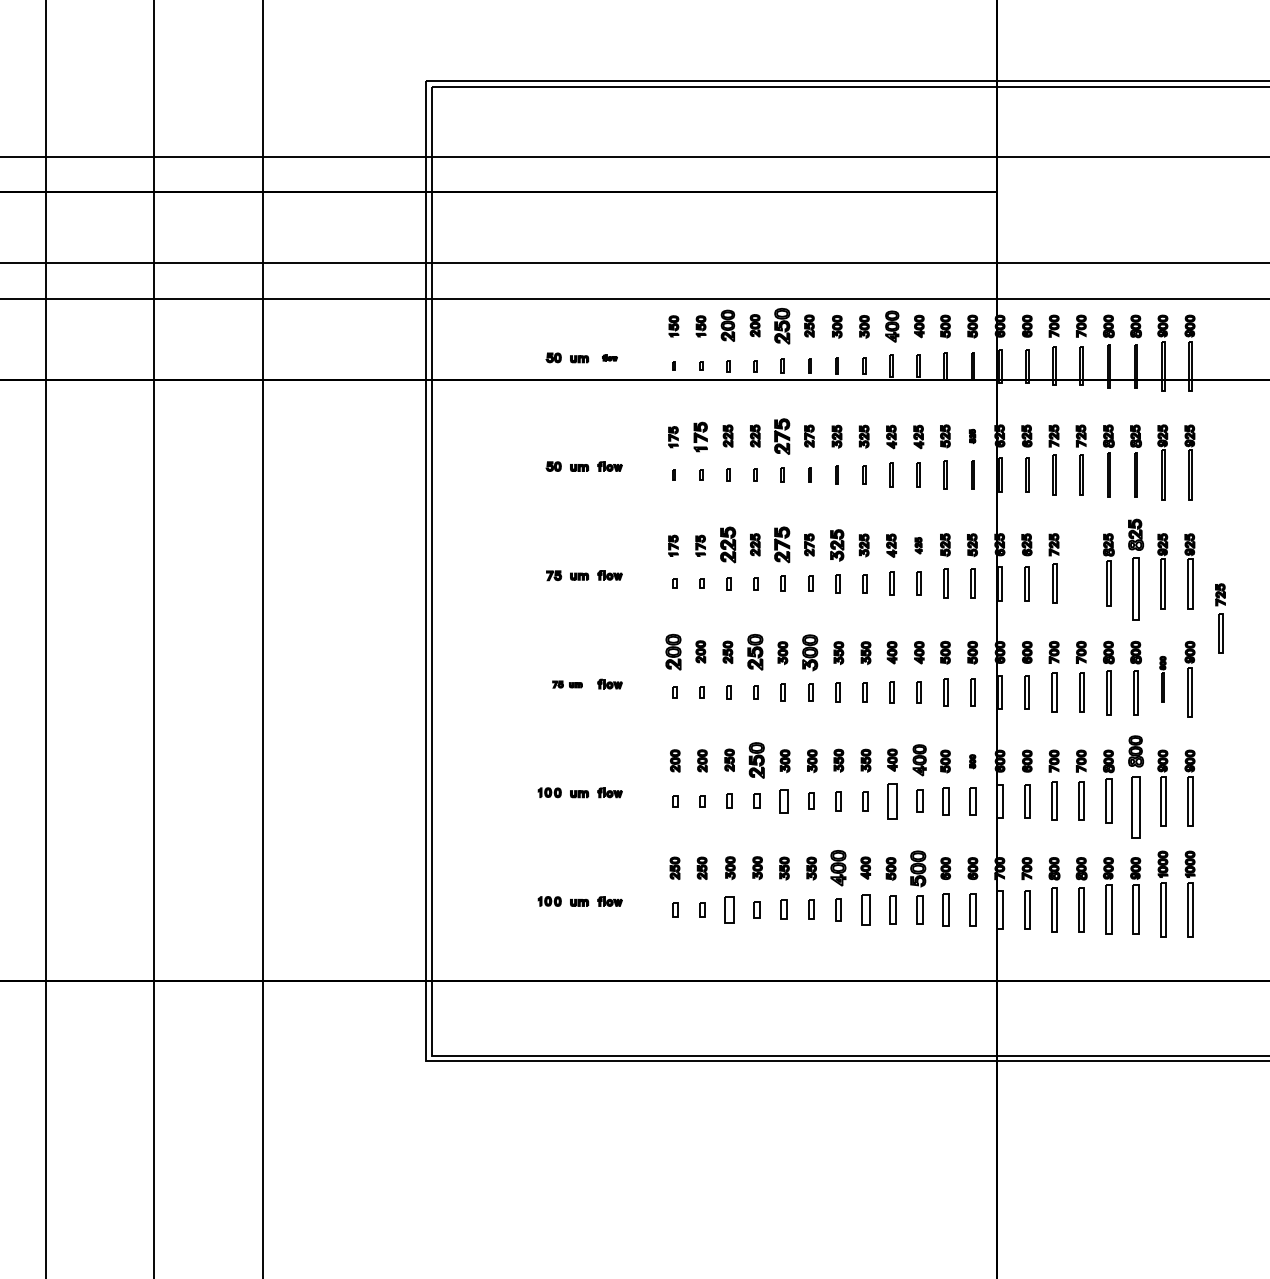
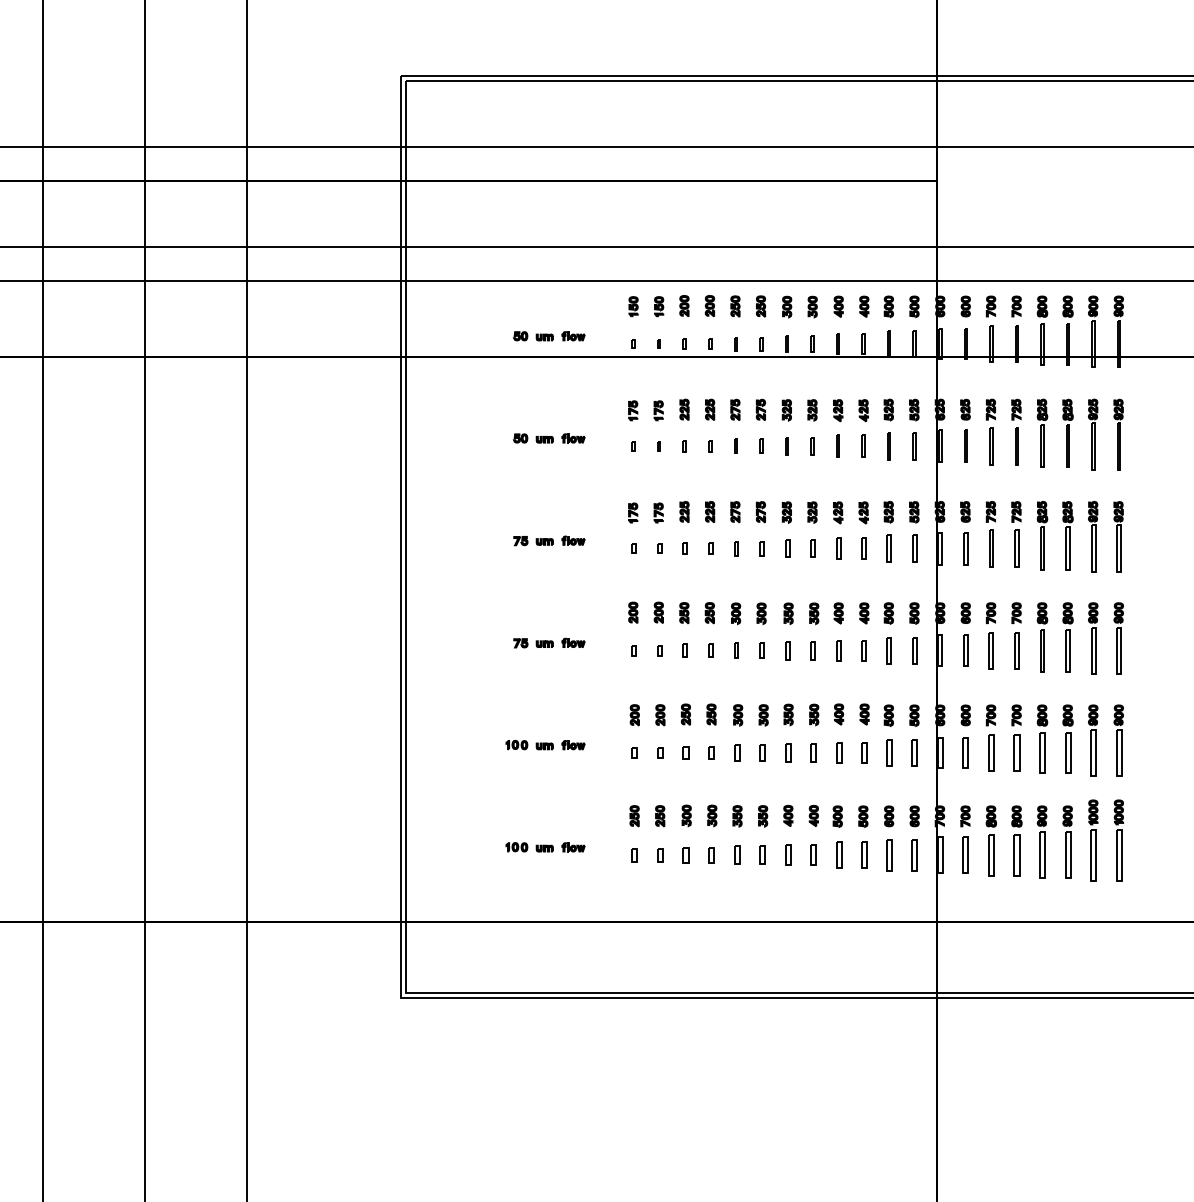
part: (728, 325) -> (684, 305), size x0.71
part: (782, 326) -> (735, 306), size x0.62
part: (891, 326) -> (838, 306), size x0.71
part: (610, 358) -> (573, 336), size x1.67
part: (782, 435) -> (735, 409), size x0.62
part: (972, 435) -> (914, 409), size x1.67
part: (700, 436) -> (658, 410), size x0.71
part: (728, 544) -> (684, 511), size x0.62
part: (782, 545) -> (735, 512), size x0.62
part: (836, 545) -> (786, 512), size x0.71
part: (918, 545) -> (863, 512), size x1.43
part: (1135, 569) -> (1067, 535), size x0.71
part: (1220, 618) -> (1016, 534), moved
part: (673, 651) -> (633, 612), size x0.62
part: (754, 652) -> (709, 613), size x0.62
part: (809, 652) -> (761, 613), size x0.62
part: (1163, 679) -> (1093, 638), size x1.67
part: (567, 684) -> (533, 643), size x1.43
part: (756, 760) -> (711, 714), size x0.62
part: (919, 760) -> (864, 714), size x0.71
part: (972, 761) -> (914, 715), size x1.67
part: (1135, 785) -> (1067, 738), size x0.71
part: (784, 800) -> (737, 752), size x0.71
part: (892, 800) -> (839, 752), size x0.62
part: (838, 867) -> (788, 815), size x0.62
part: (918, 868) -> (863, 816), size x0.62
part: (865, 909) -> (813, 854), size x0.71
part: (729, 910) -> (685, 855), size x0.62

